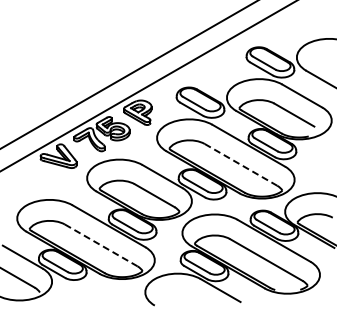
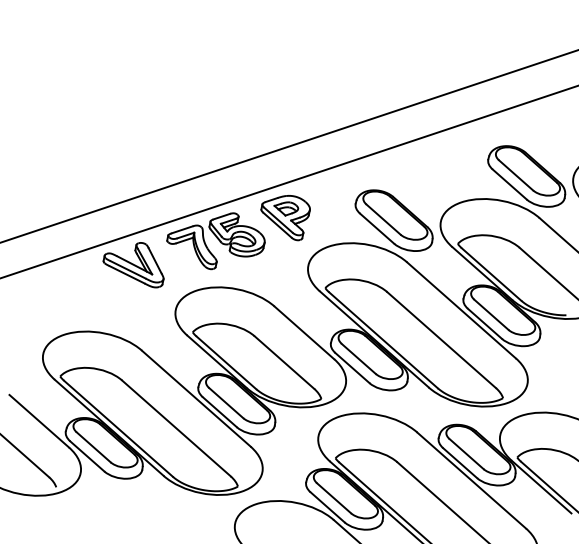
line: (240, 164) -> (440, 339), dashed -> solid
line: (101, 245) -> (177, 428), dashed -> solid

